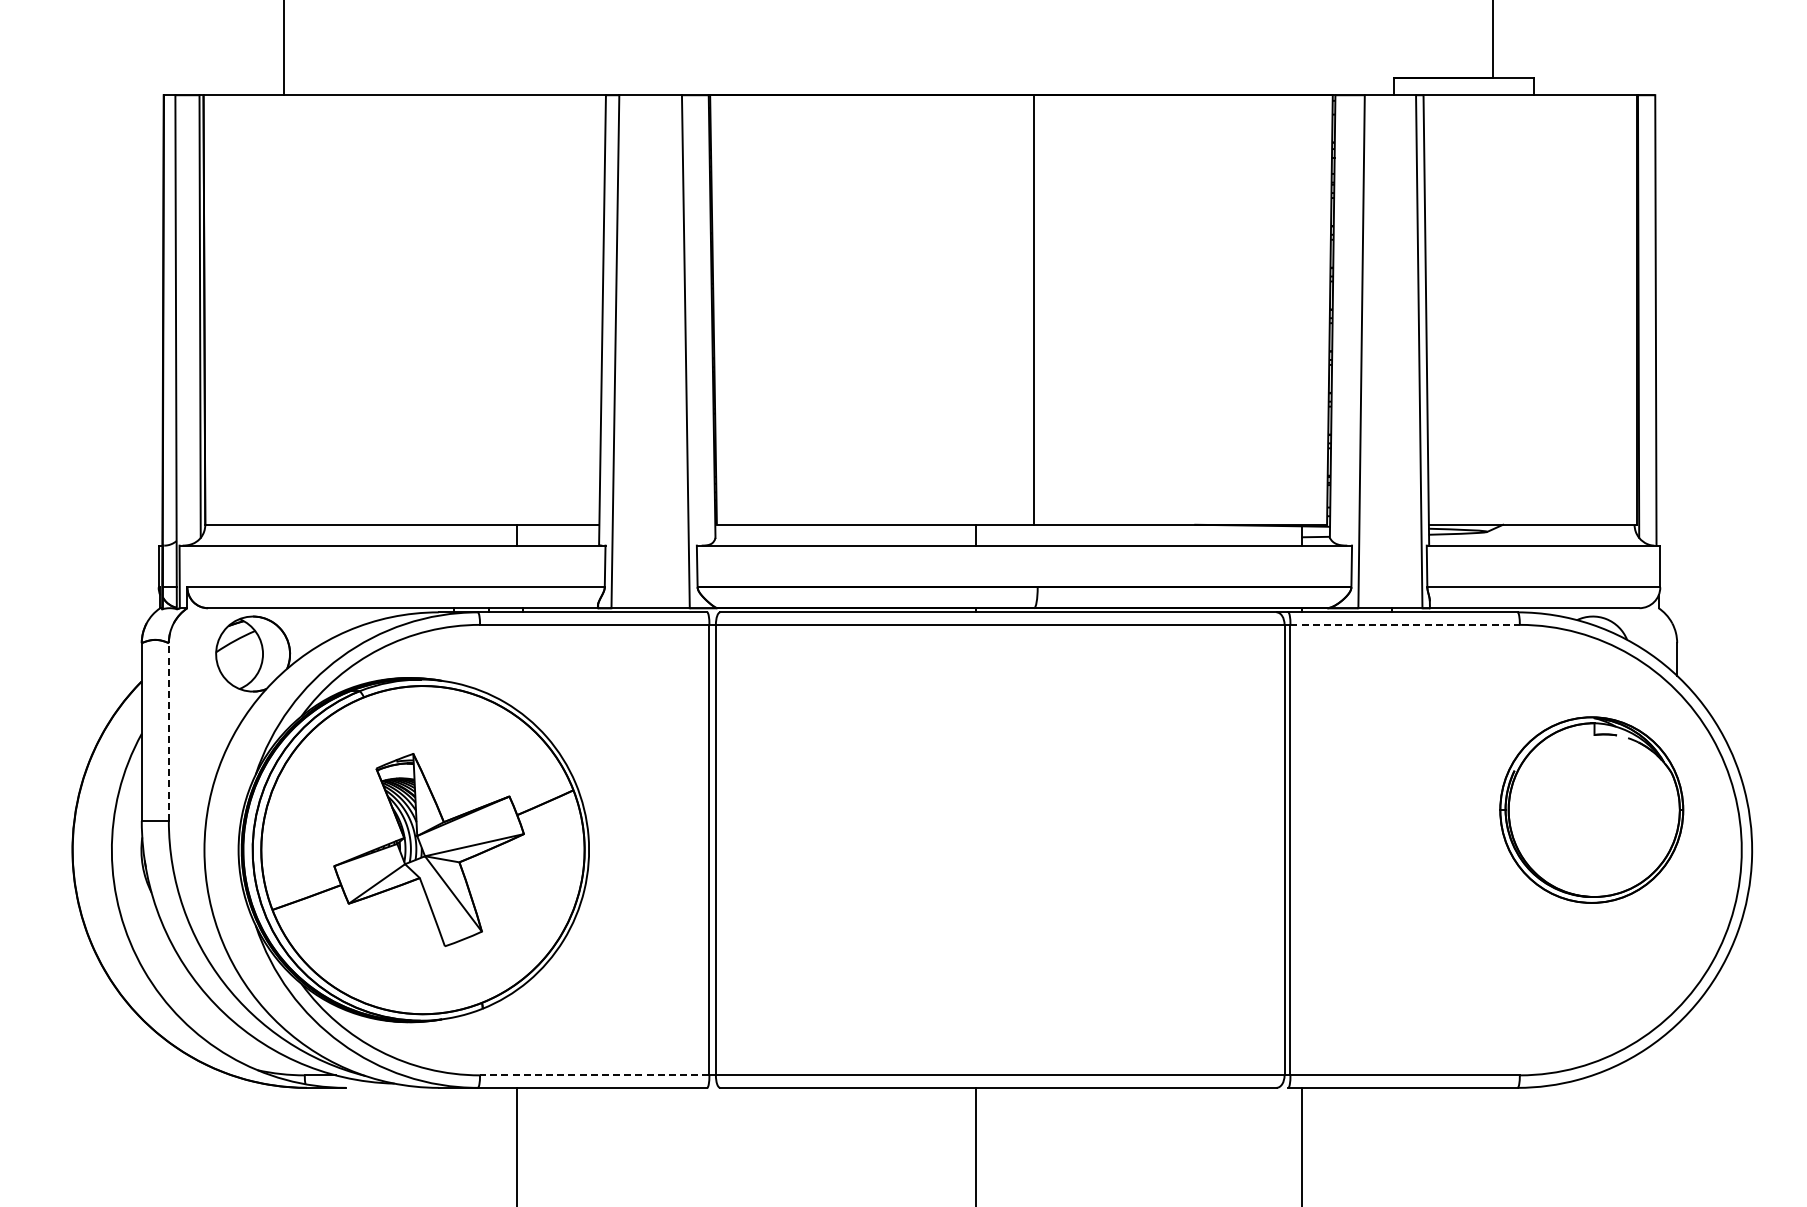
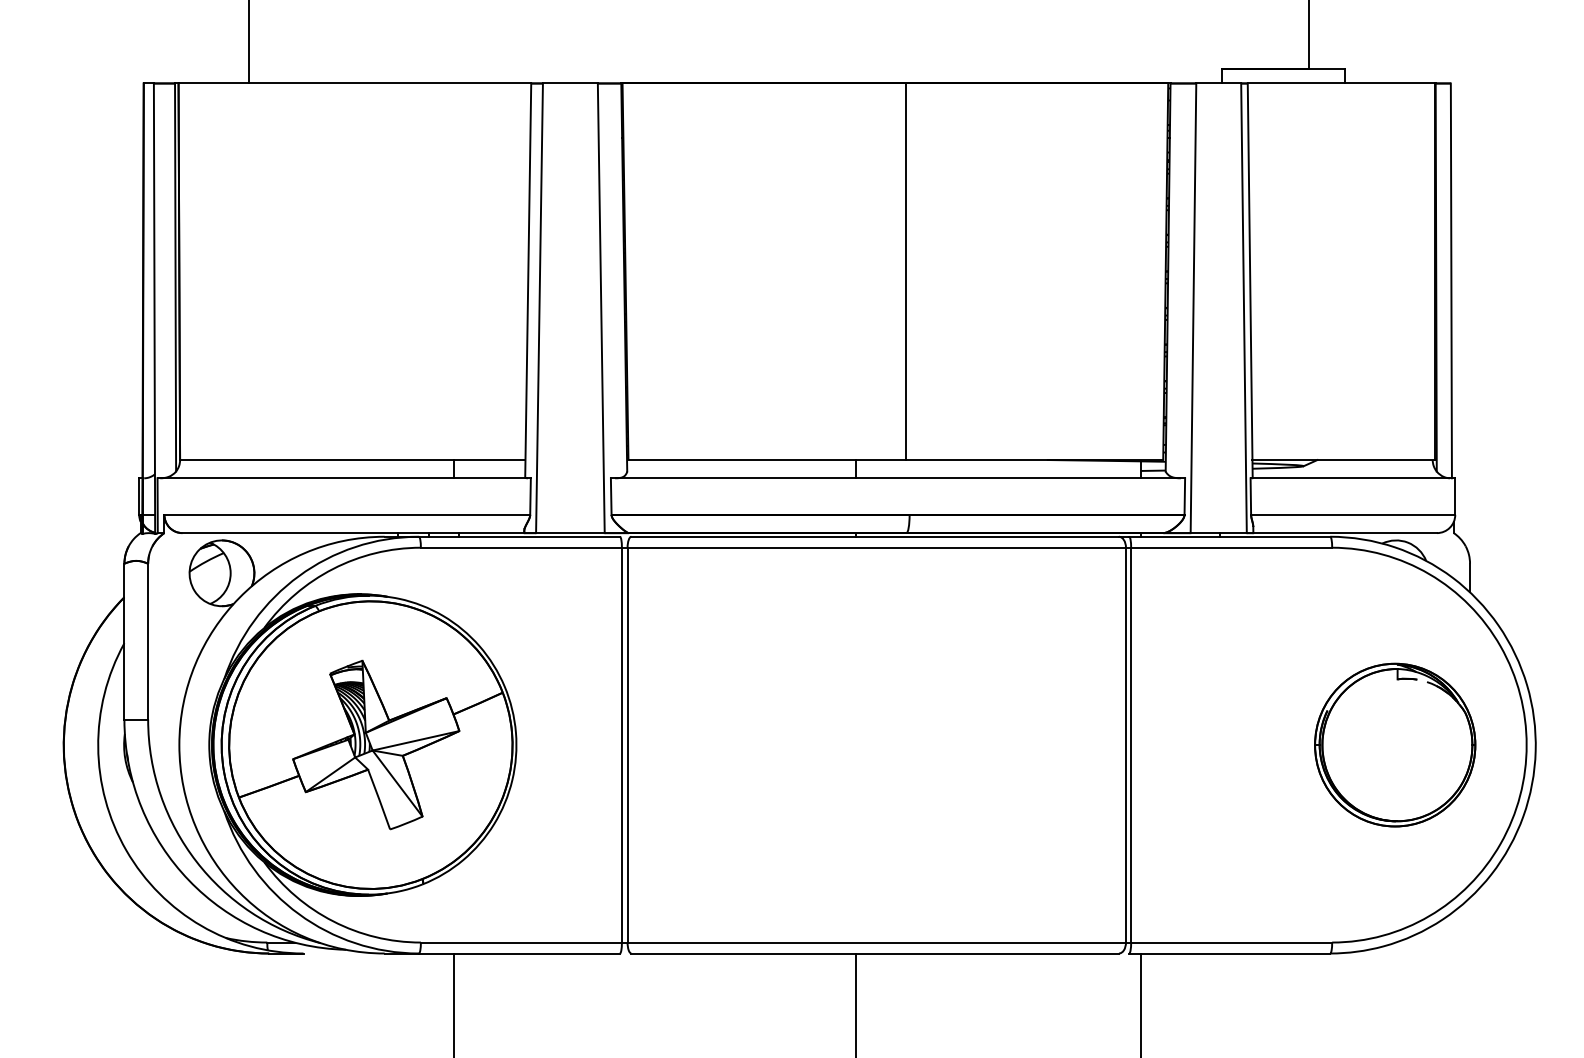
line: (1405, 624) -> (1231, 547), dashed -> solid
line: (168, 732) -> (147, 642), dashed -> solid
part: (1591, 809) -> (1394, 744), moved
line: (594, 1075) -> (521, 942), dashed -> solid

